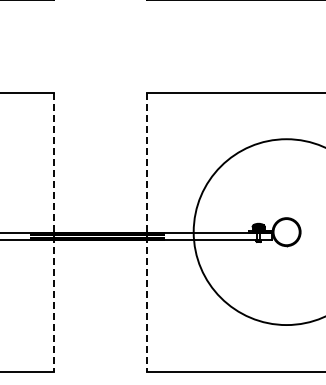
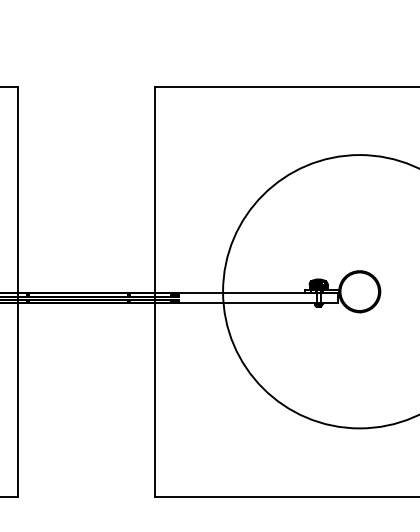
line: (54, 232) -> (18, 292), dashed -> solid
line: (147, 232) -> (155, 292), dashed -> solid

